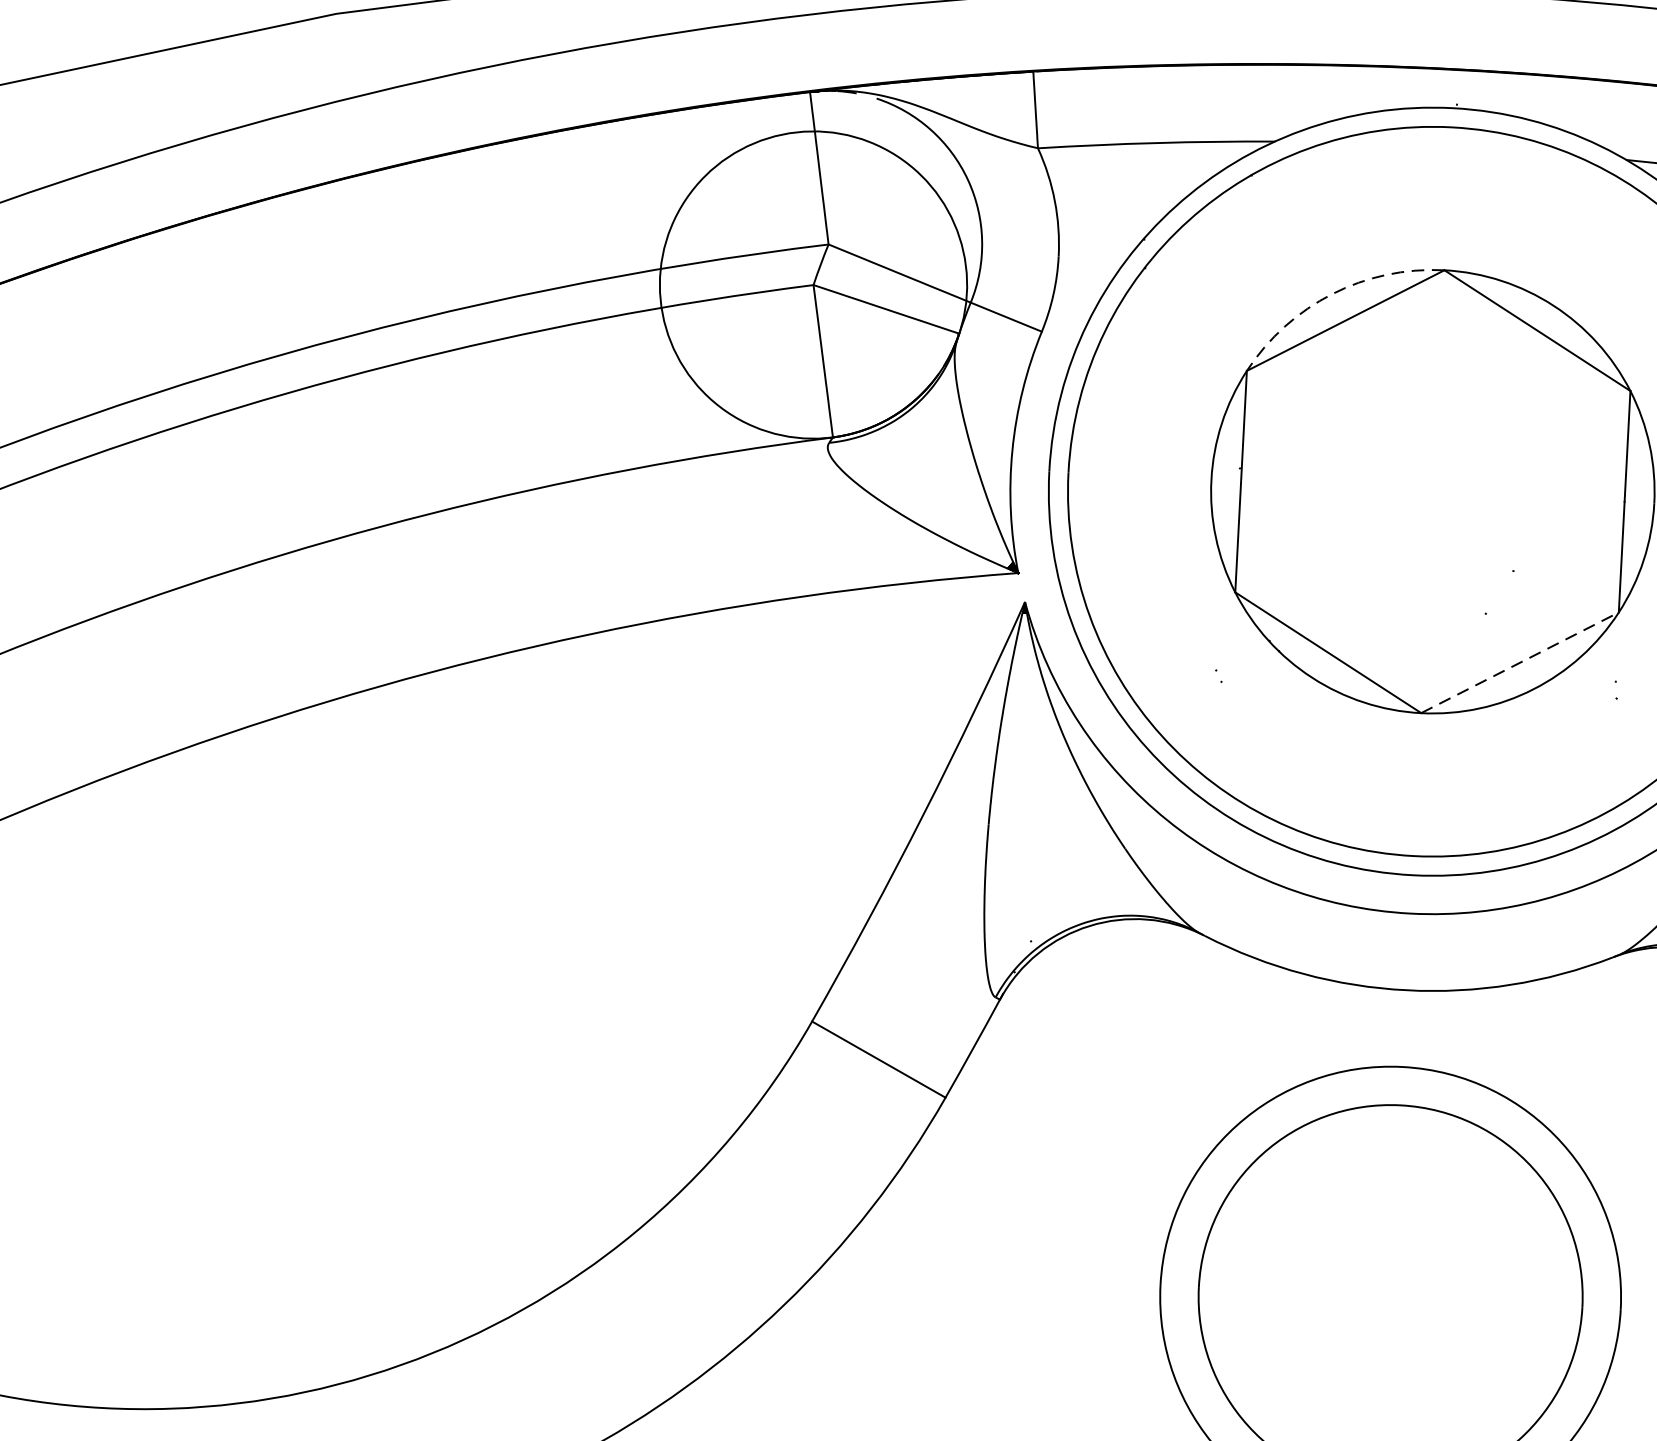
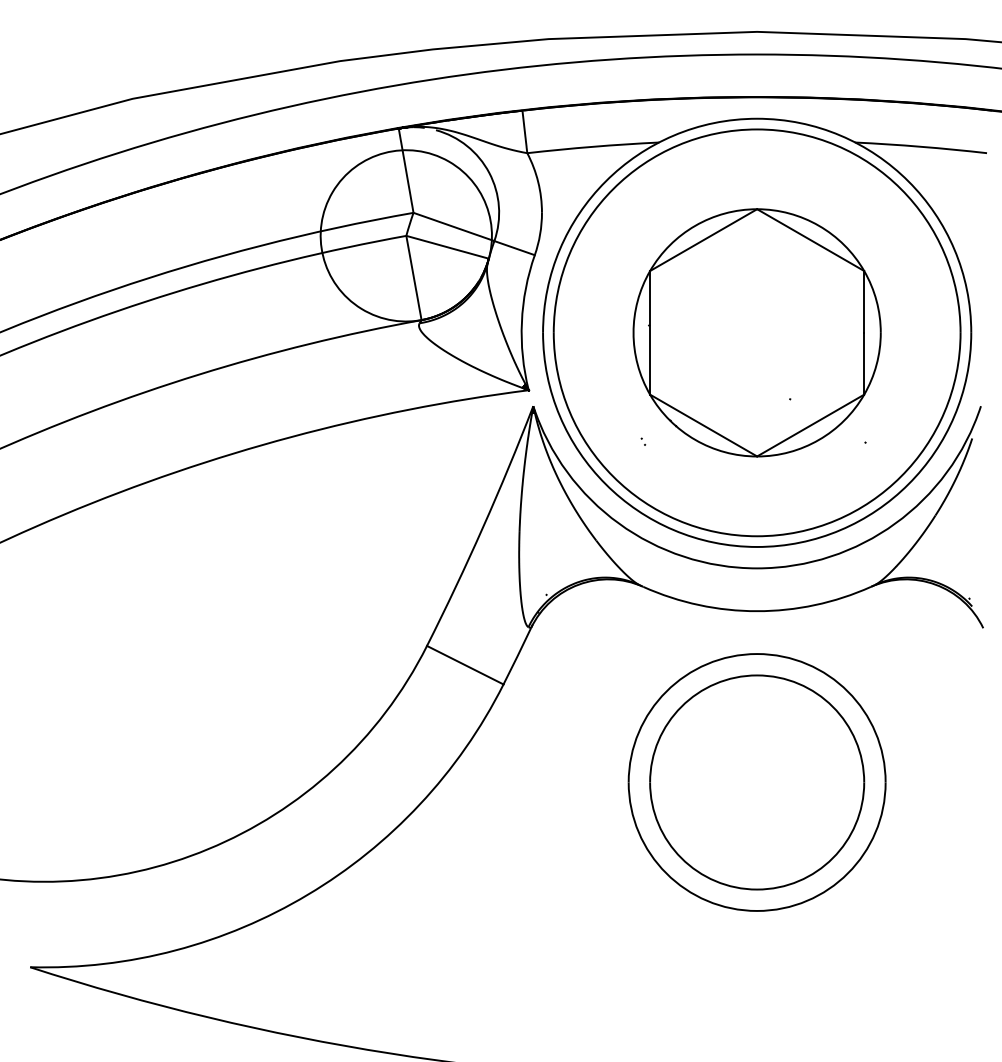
arc: (1332, 293) -> (695, 225), dashed -> solid
line: (1519, 662) -> (810, 425), dashed -> solid

